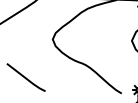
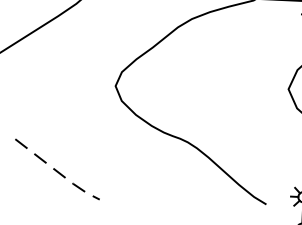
line: (27, 79) -> (60, 173), solid -> dashed

